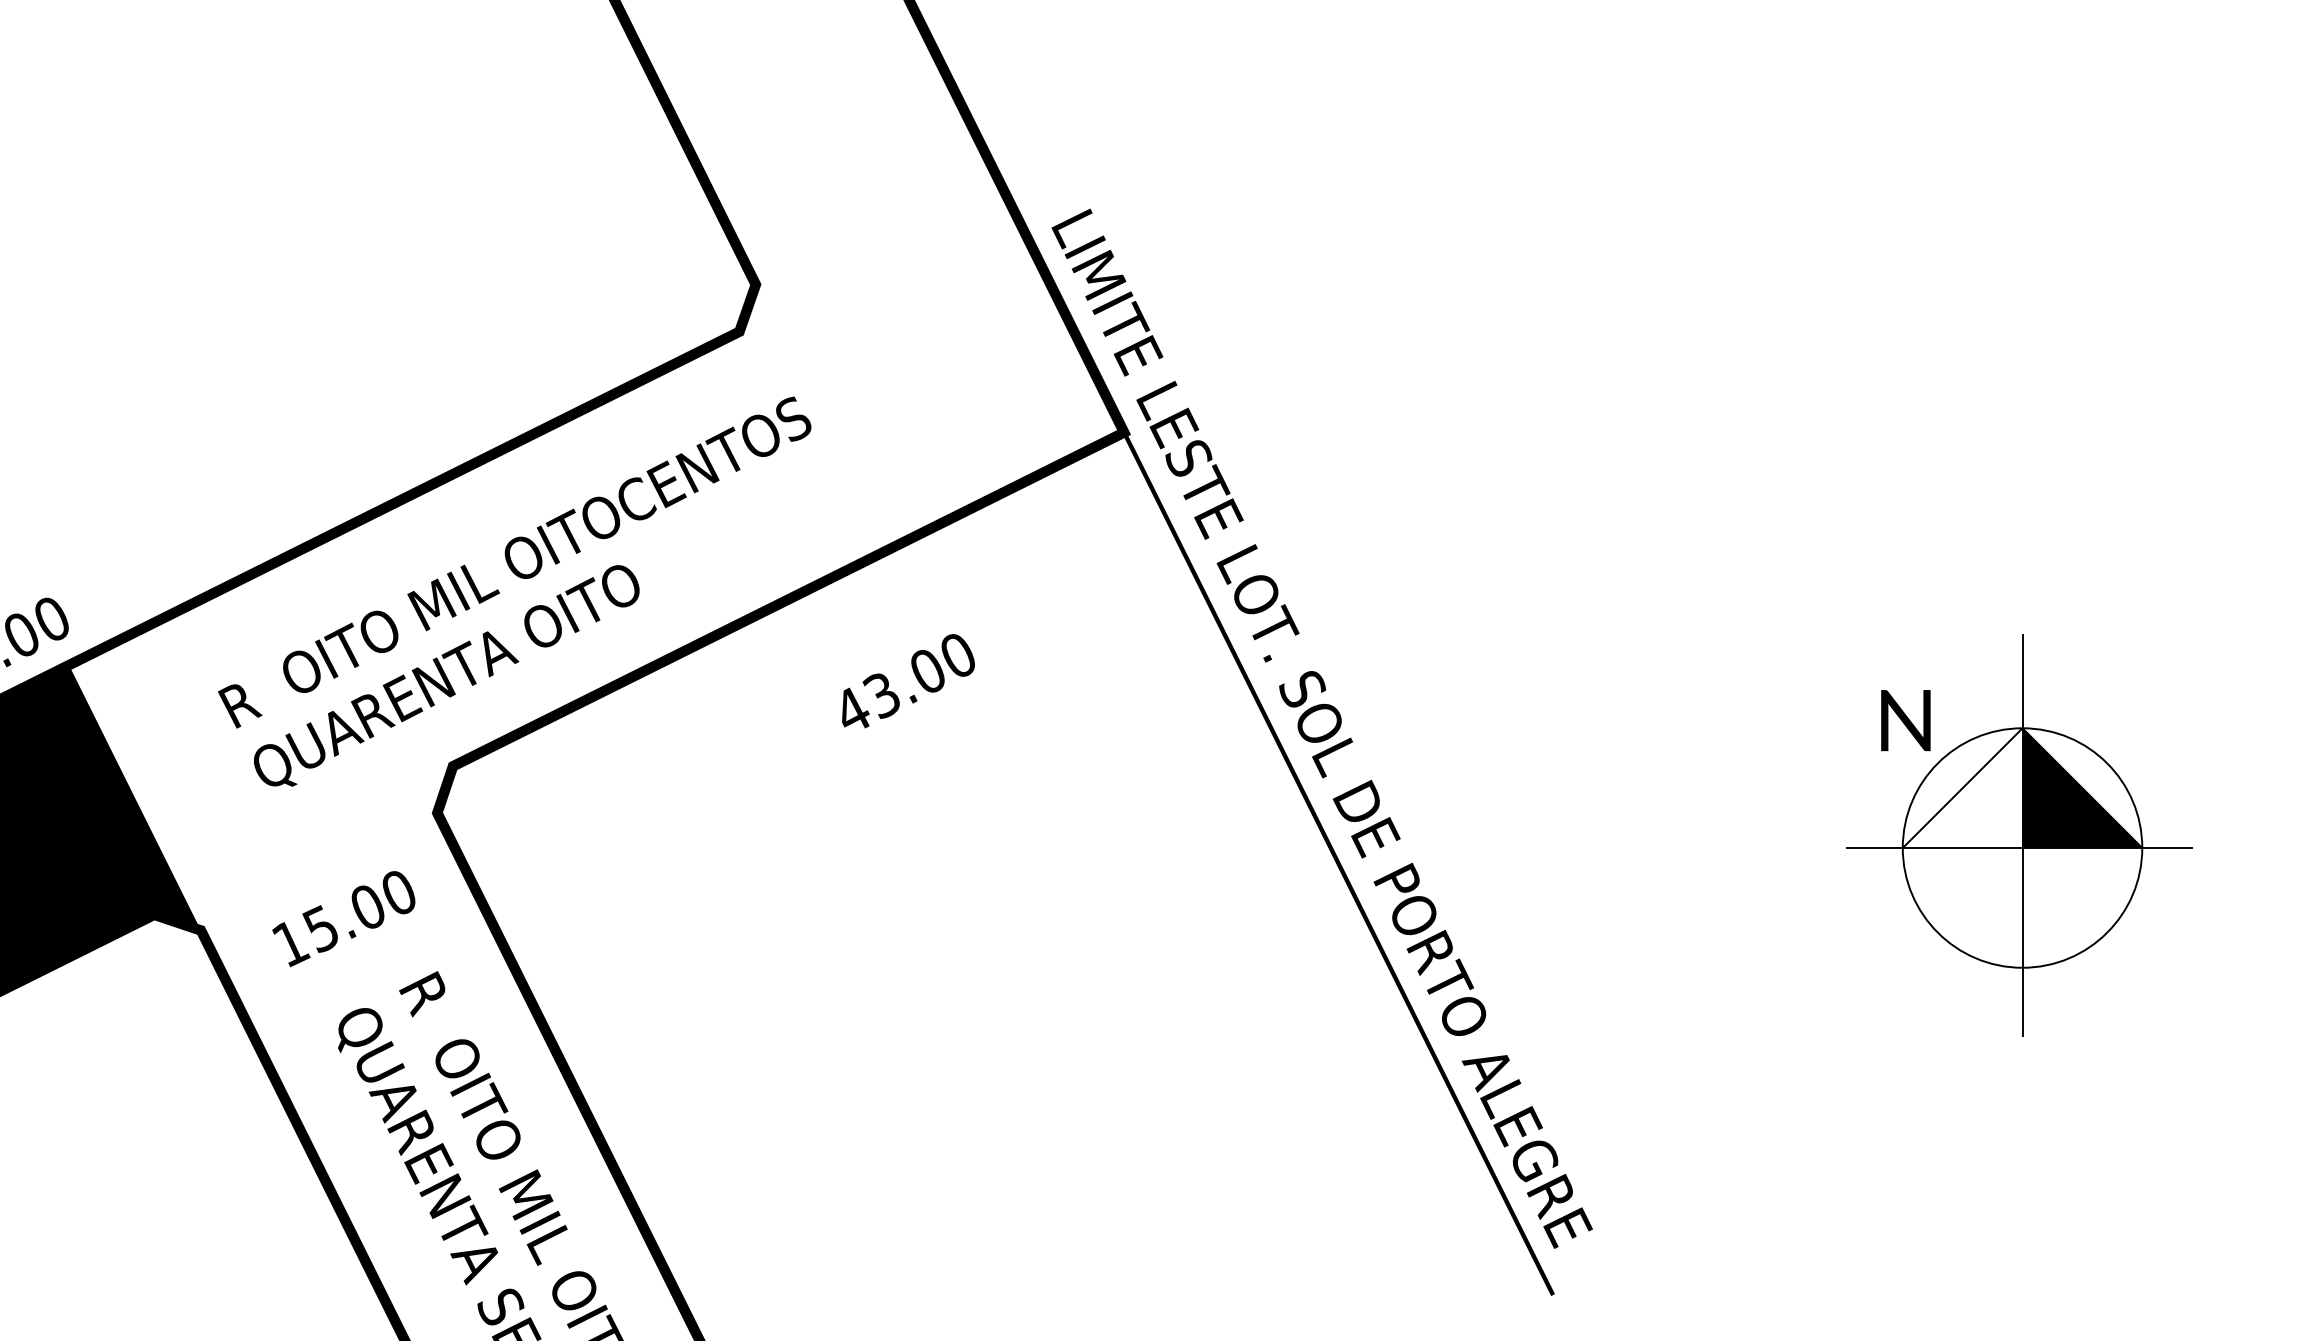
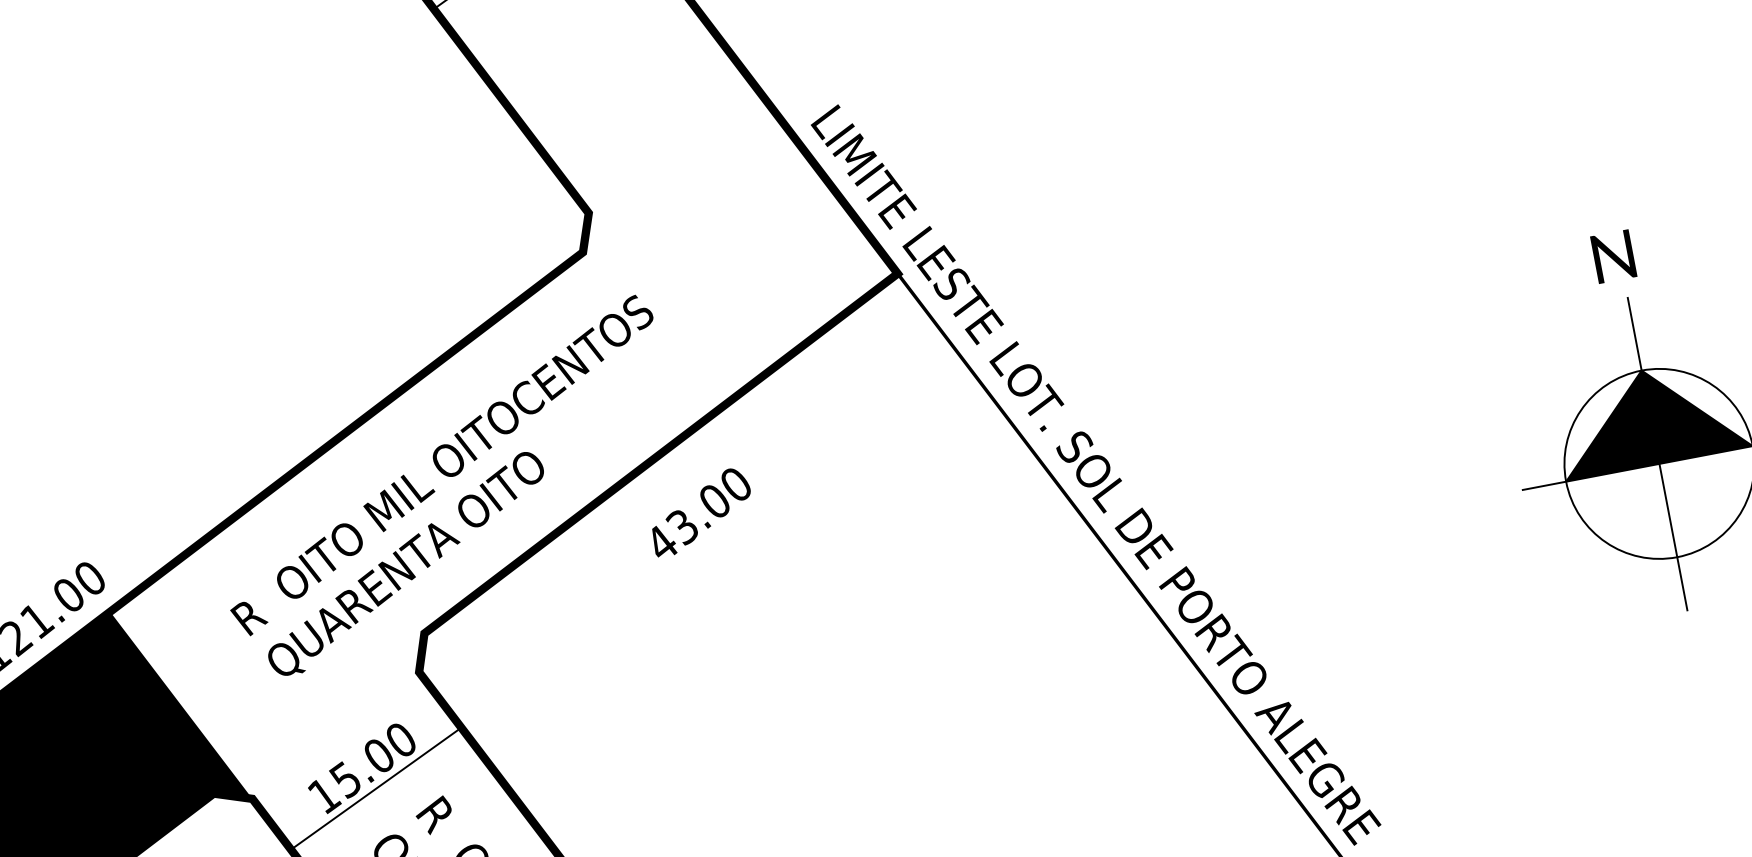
text: (908, 681) -> (701, 512), moved
text: (1905, 720) -> (1613, 256), moved
fill: (1962, 788) -> (1603, 426), added
line: (355, 947) -> (375, 789), added

